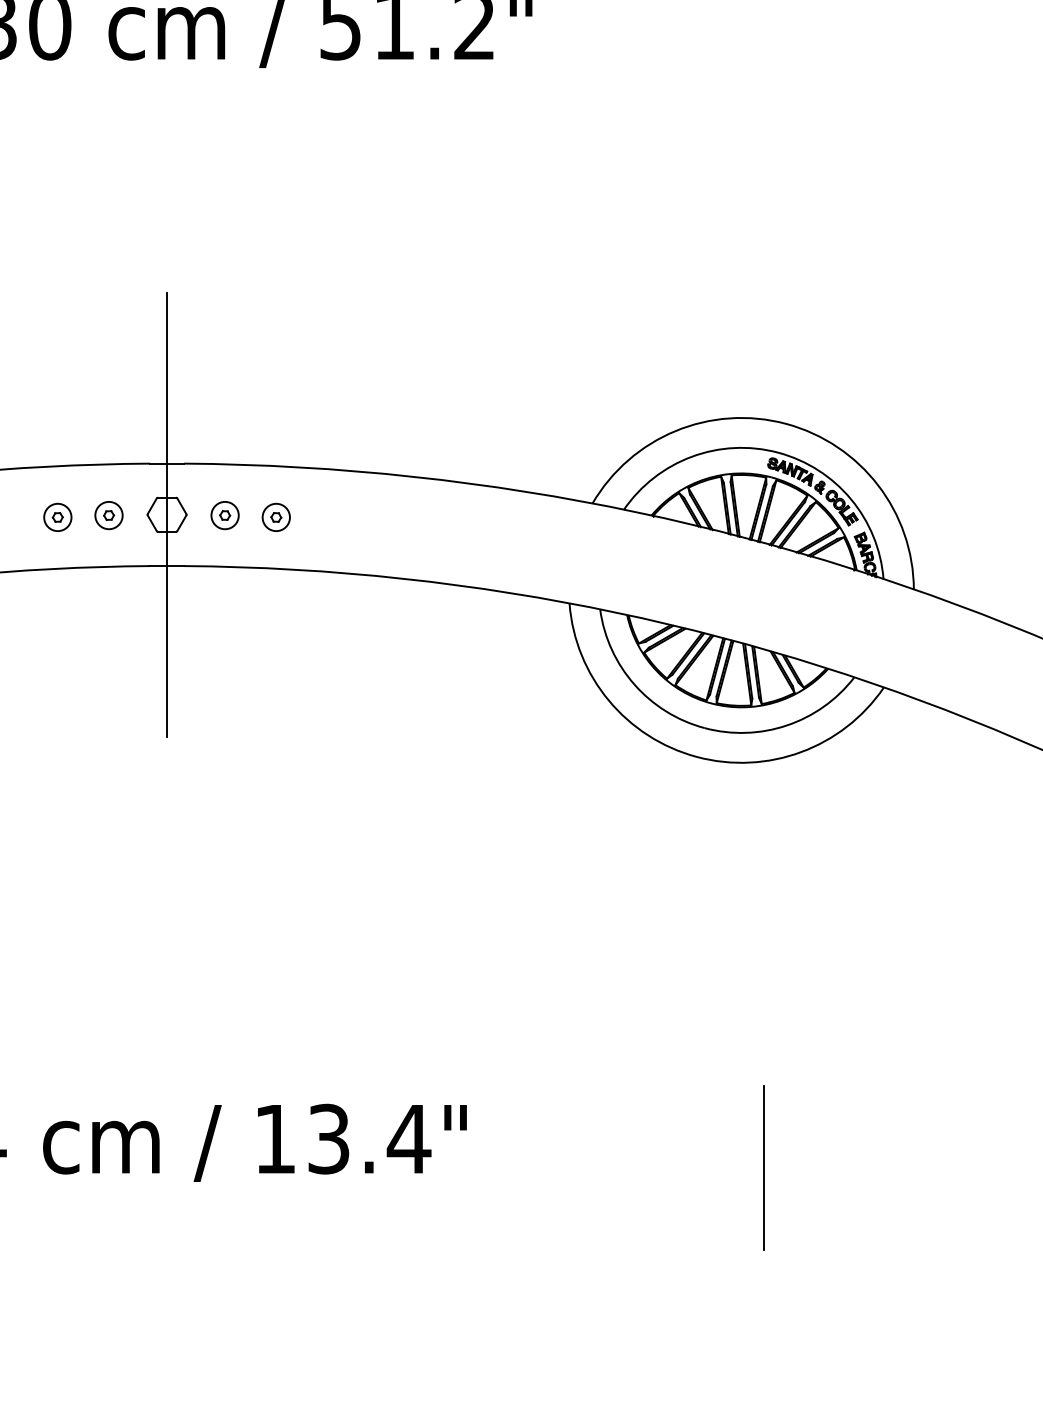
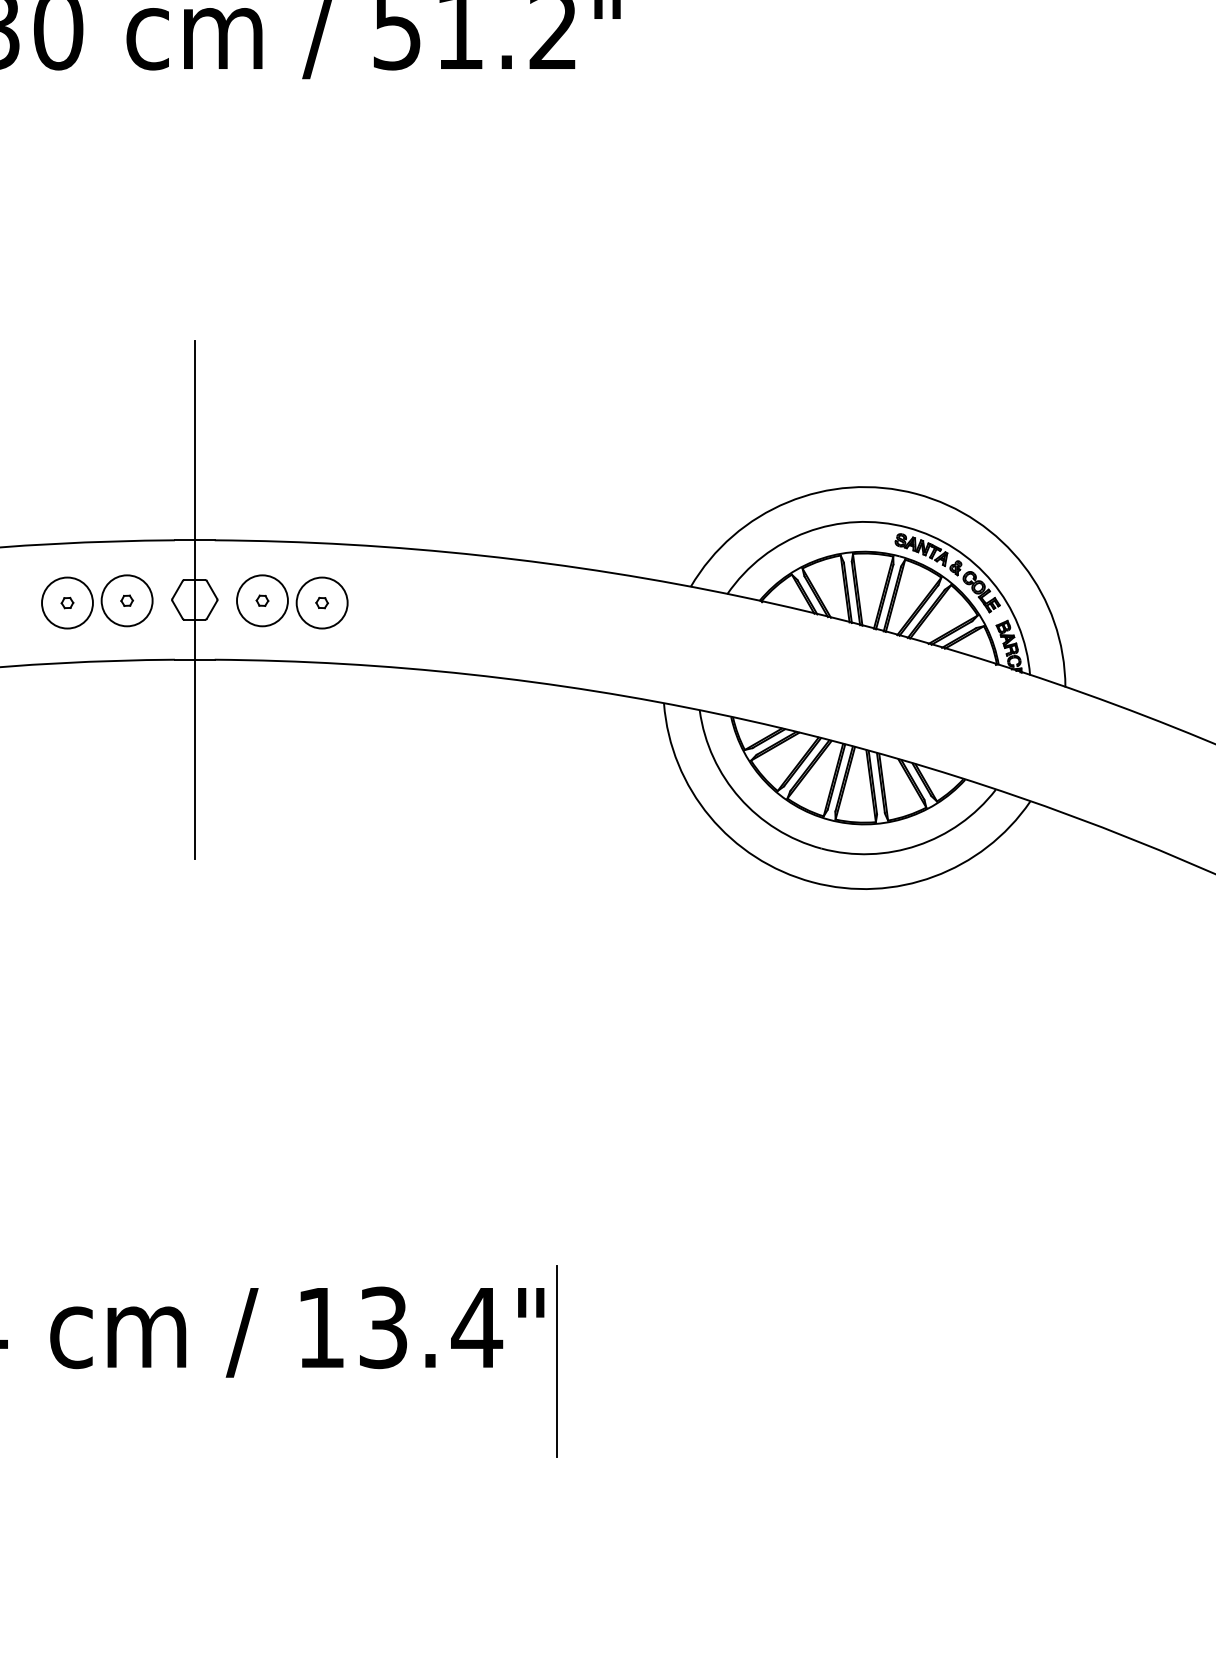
circle: (109, 515) -> (127, 600), size x1.6
circle: (225, 515) -> (262, 600), size x1.6
circle: (57, 516) -> (67, 602), size x1.6
circle: (276, 516) -> (322, 602), size x1.6
line: (763, 1168) -> (556, 1361), moved

